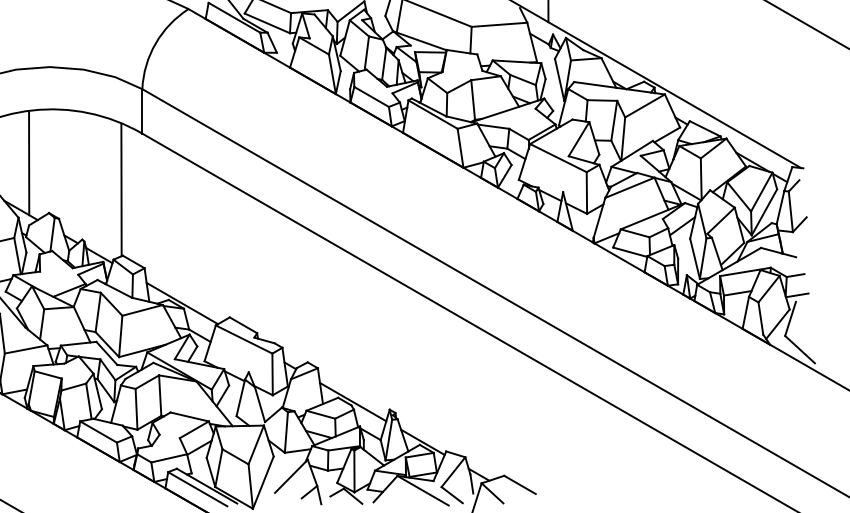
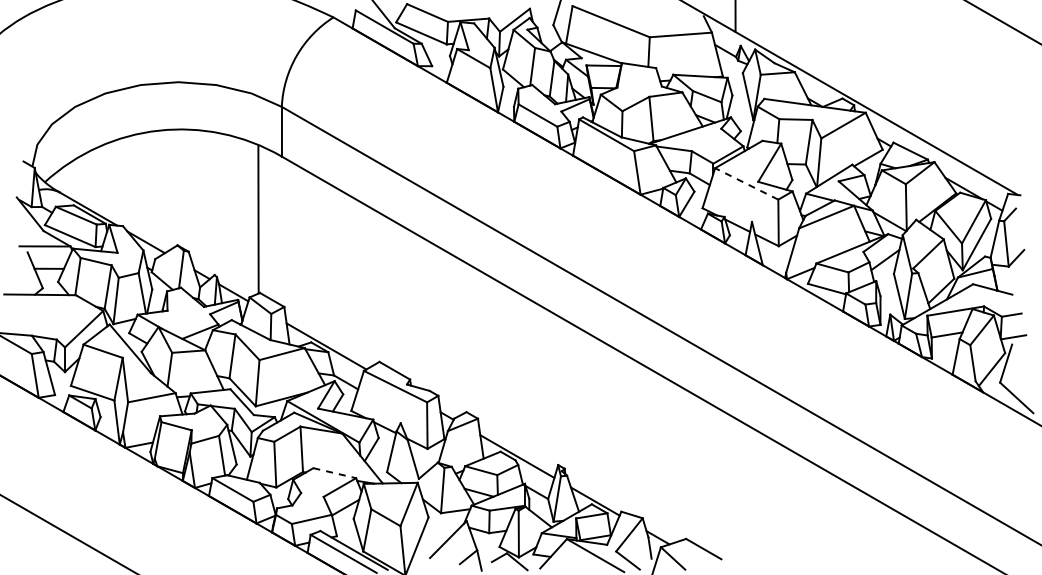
line: (558, 157) -> (746, 183), solid -> dashed
line: (29, 163) -> (155, 189), removed
line: (189, 417) -> (334, 473), solid -> dashed

